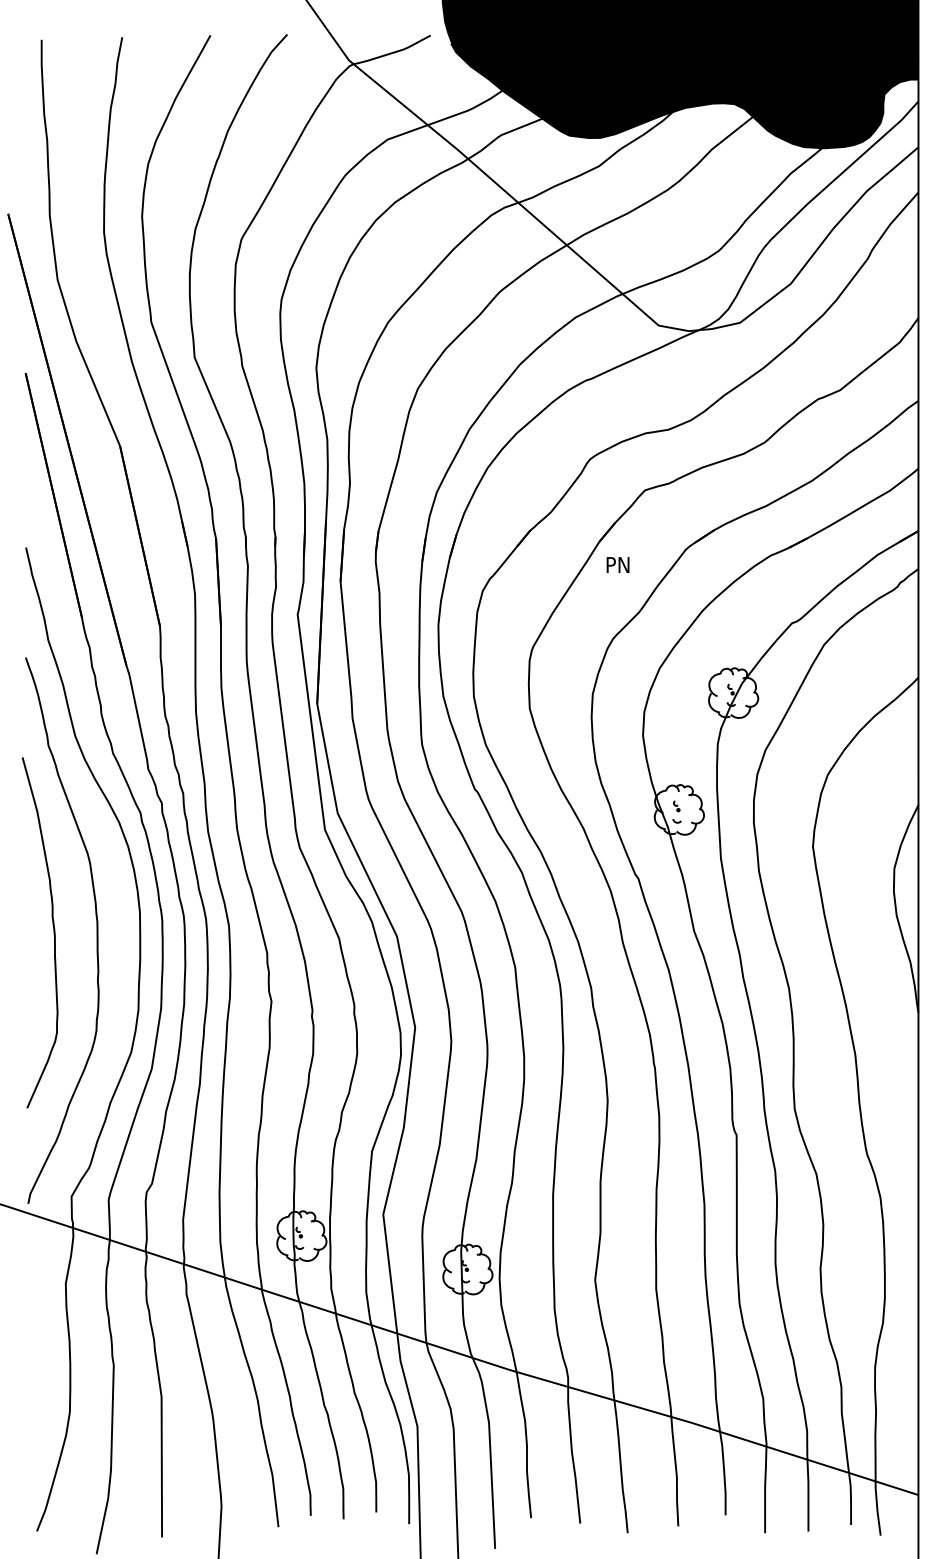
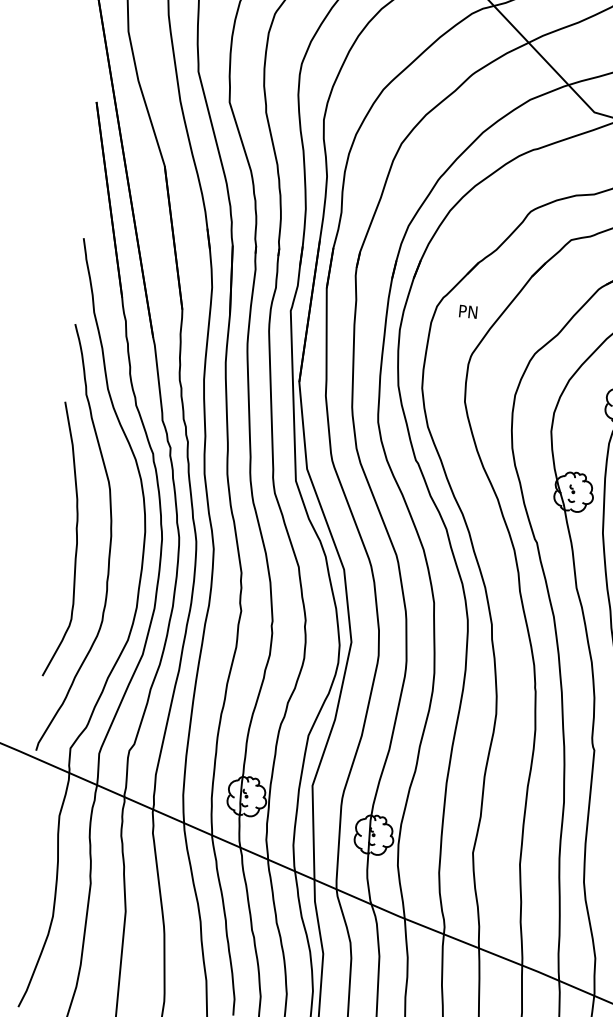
text: (617, 564) -> (467, 311), moved

